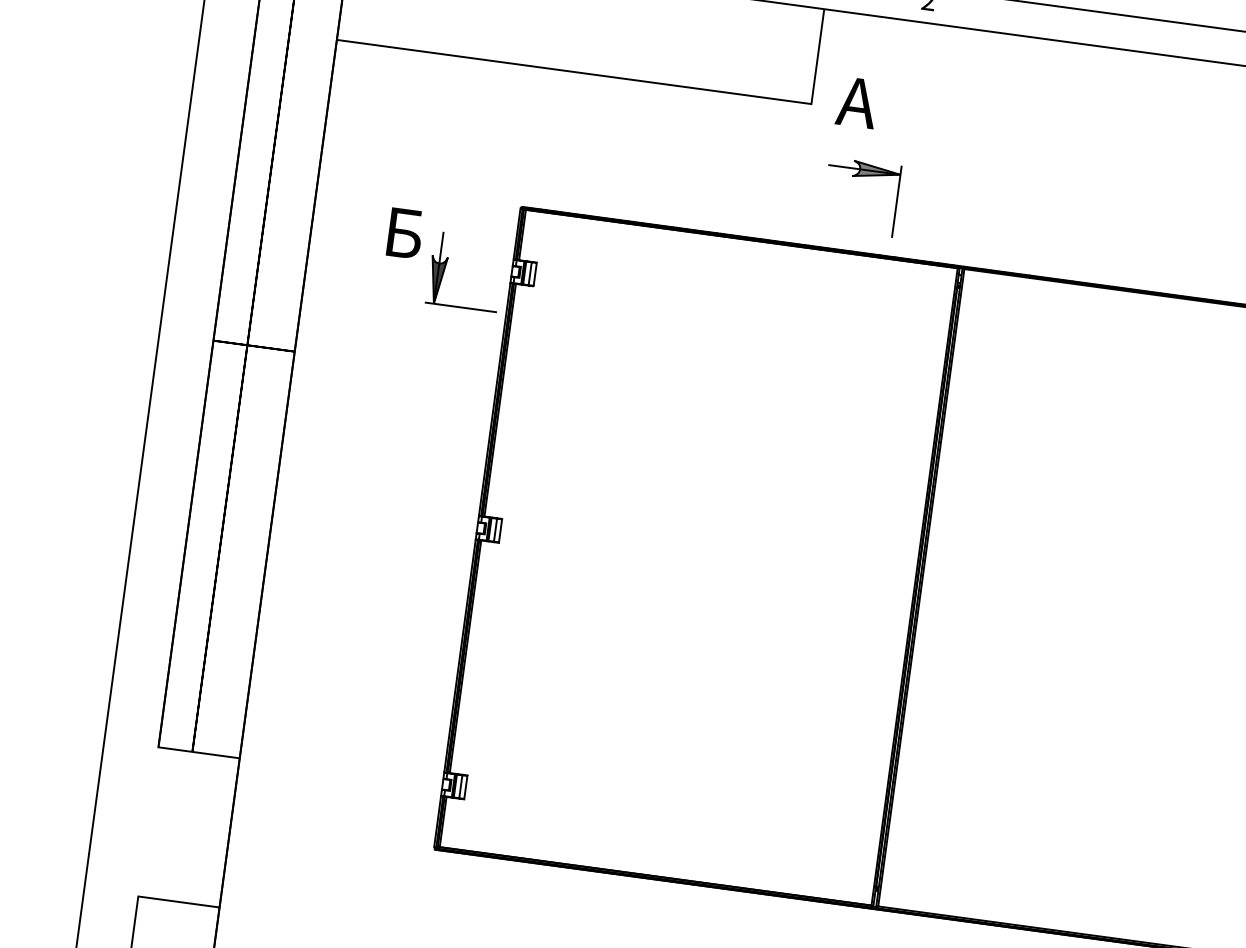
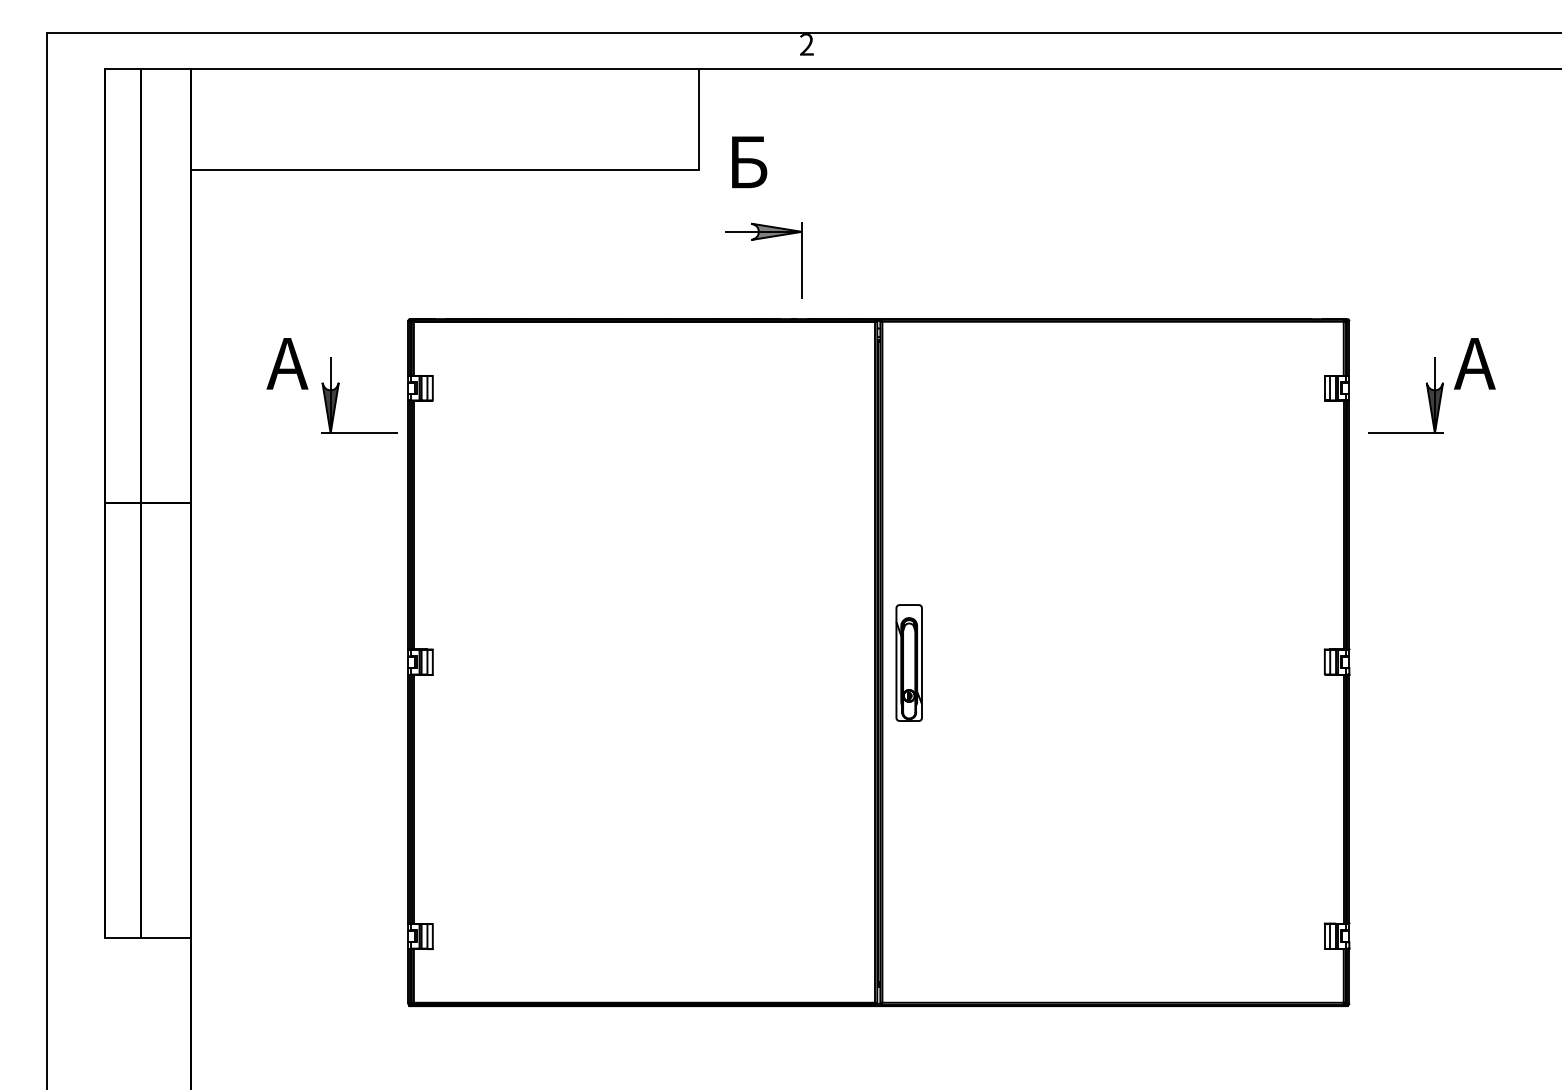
text: (857, 102) -> (746, 162), А -> Б
text: (402, 232) -> (287, 363), Б -> А
part: (945, 591) -> (908, 662), added

